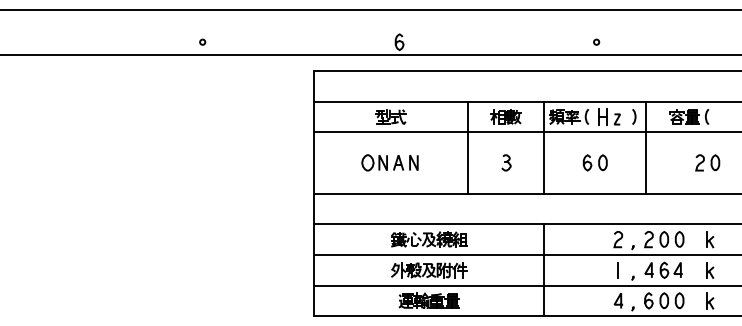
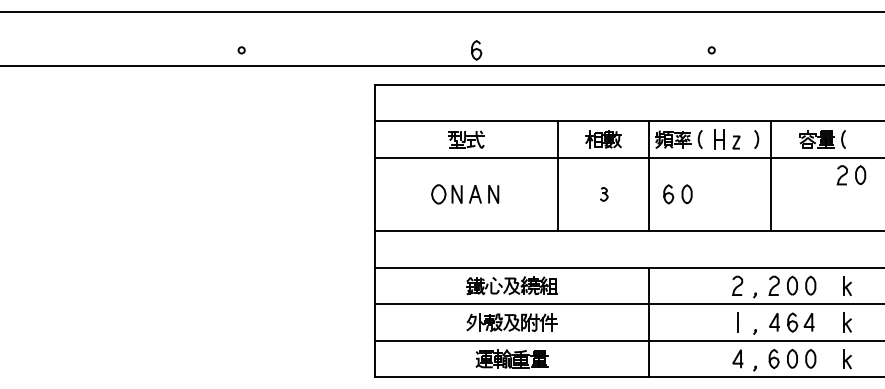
part: (506, 162) -> (604, 193), size x0.7
part: (594, 162) -> (676, 193), moved
part: (707, 162) -> (851, 174), moved

